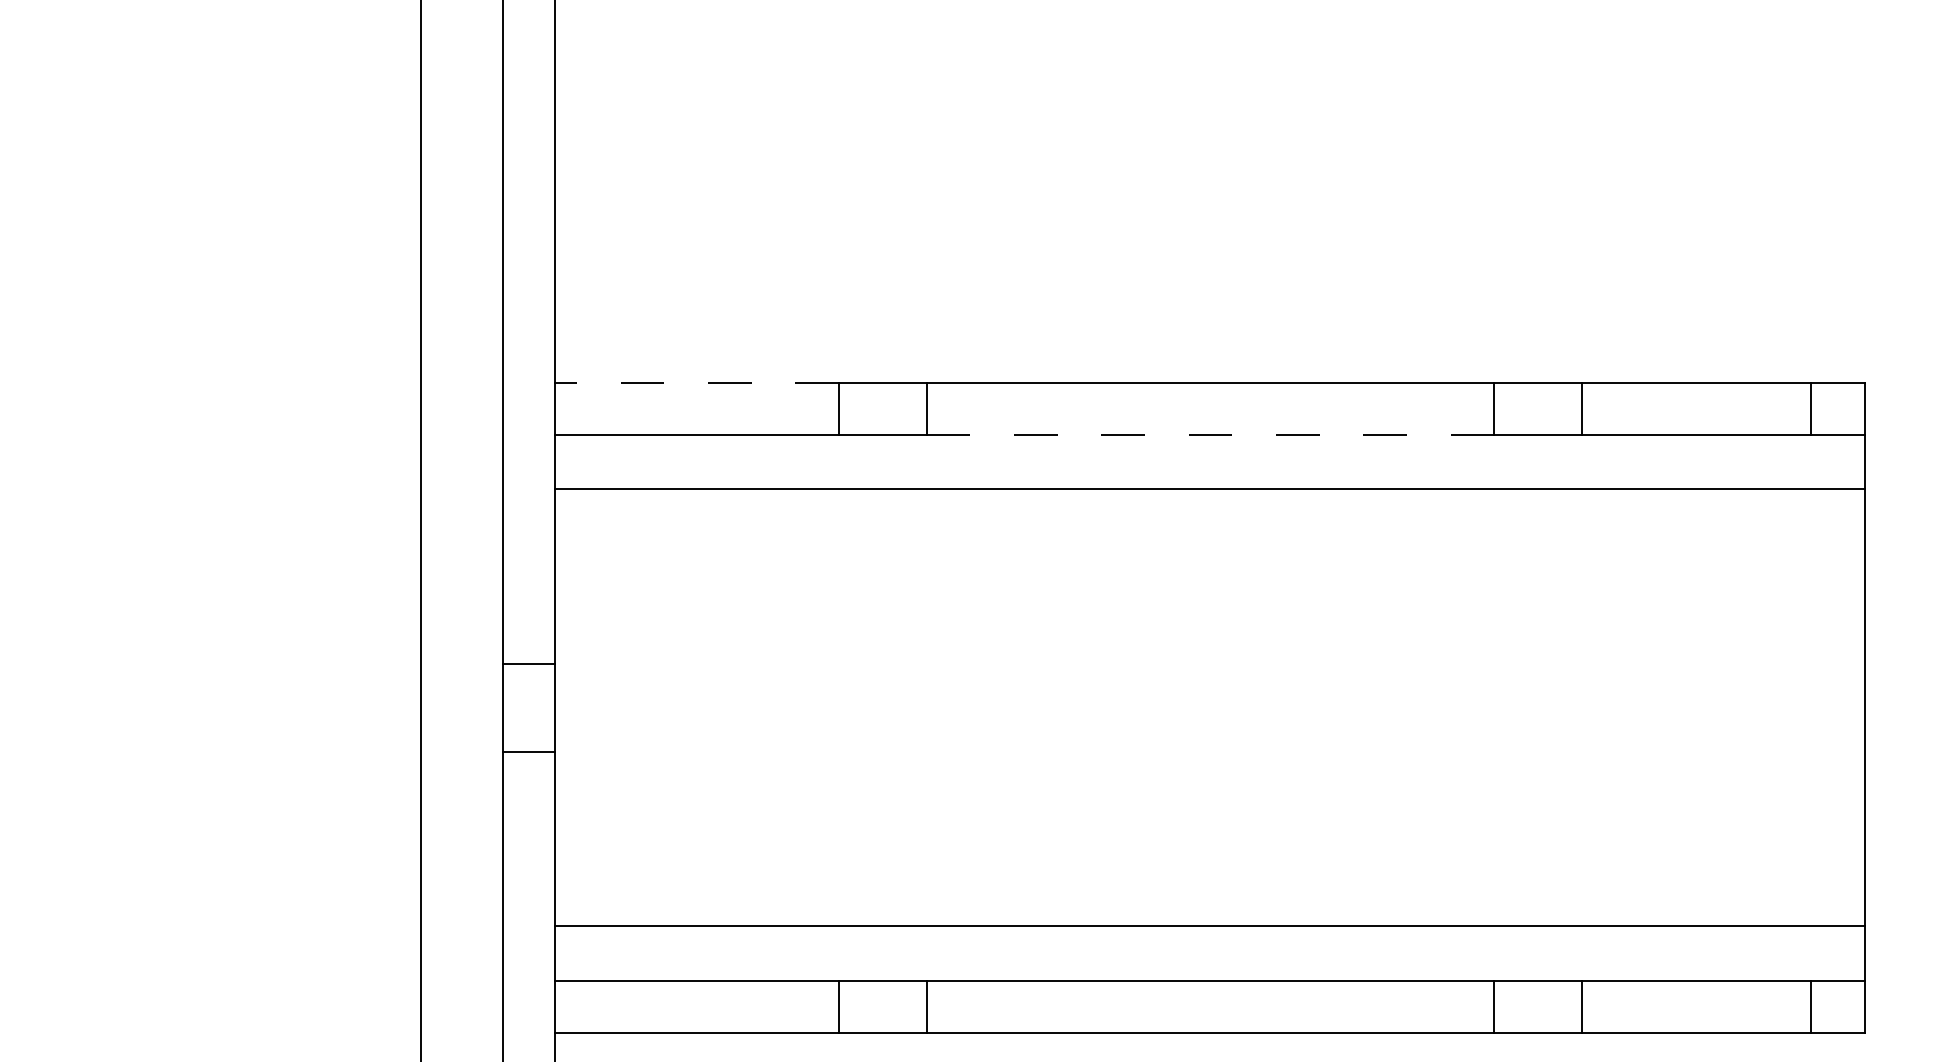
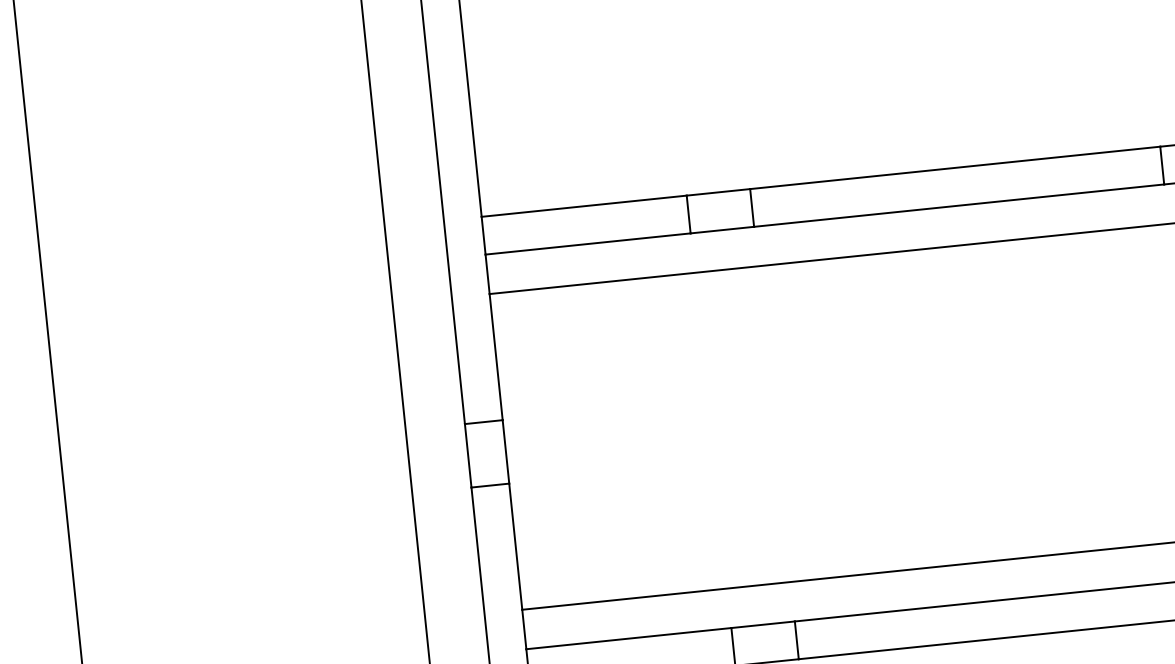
line: (697, 382) -> (584, 206), dashed -> solid
line: (1210, 434) -> (959, 205), dashed -> solid

